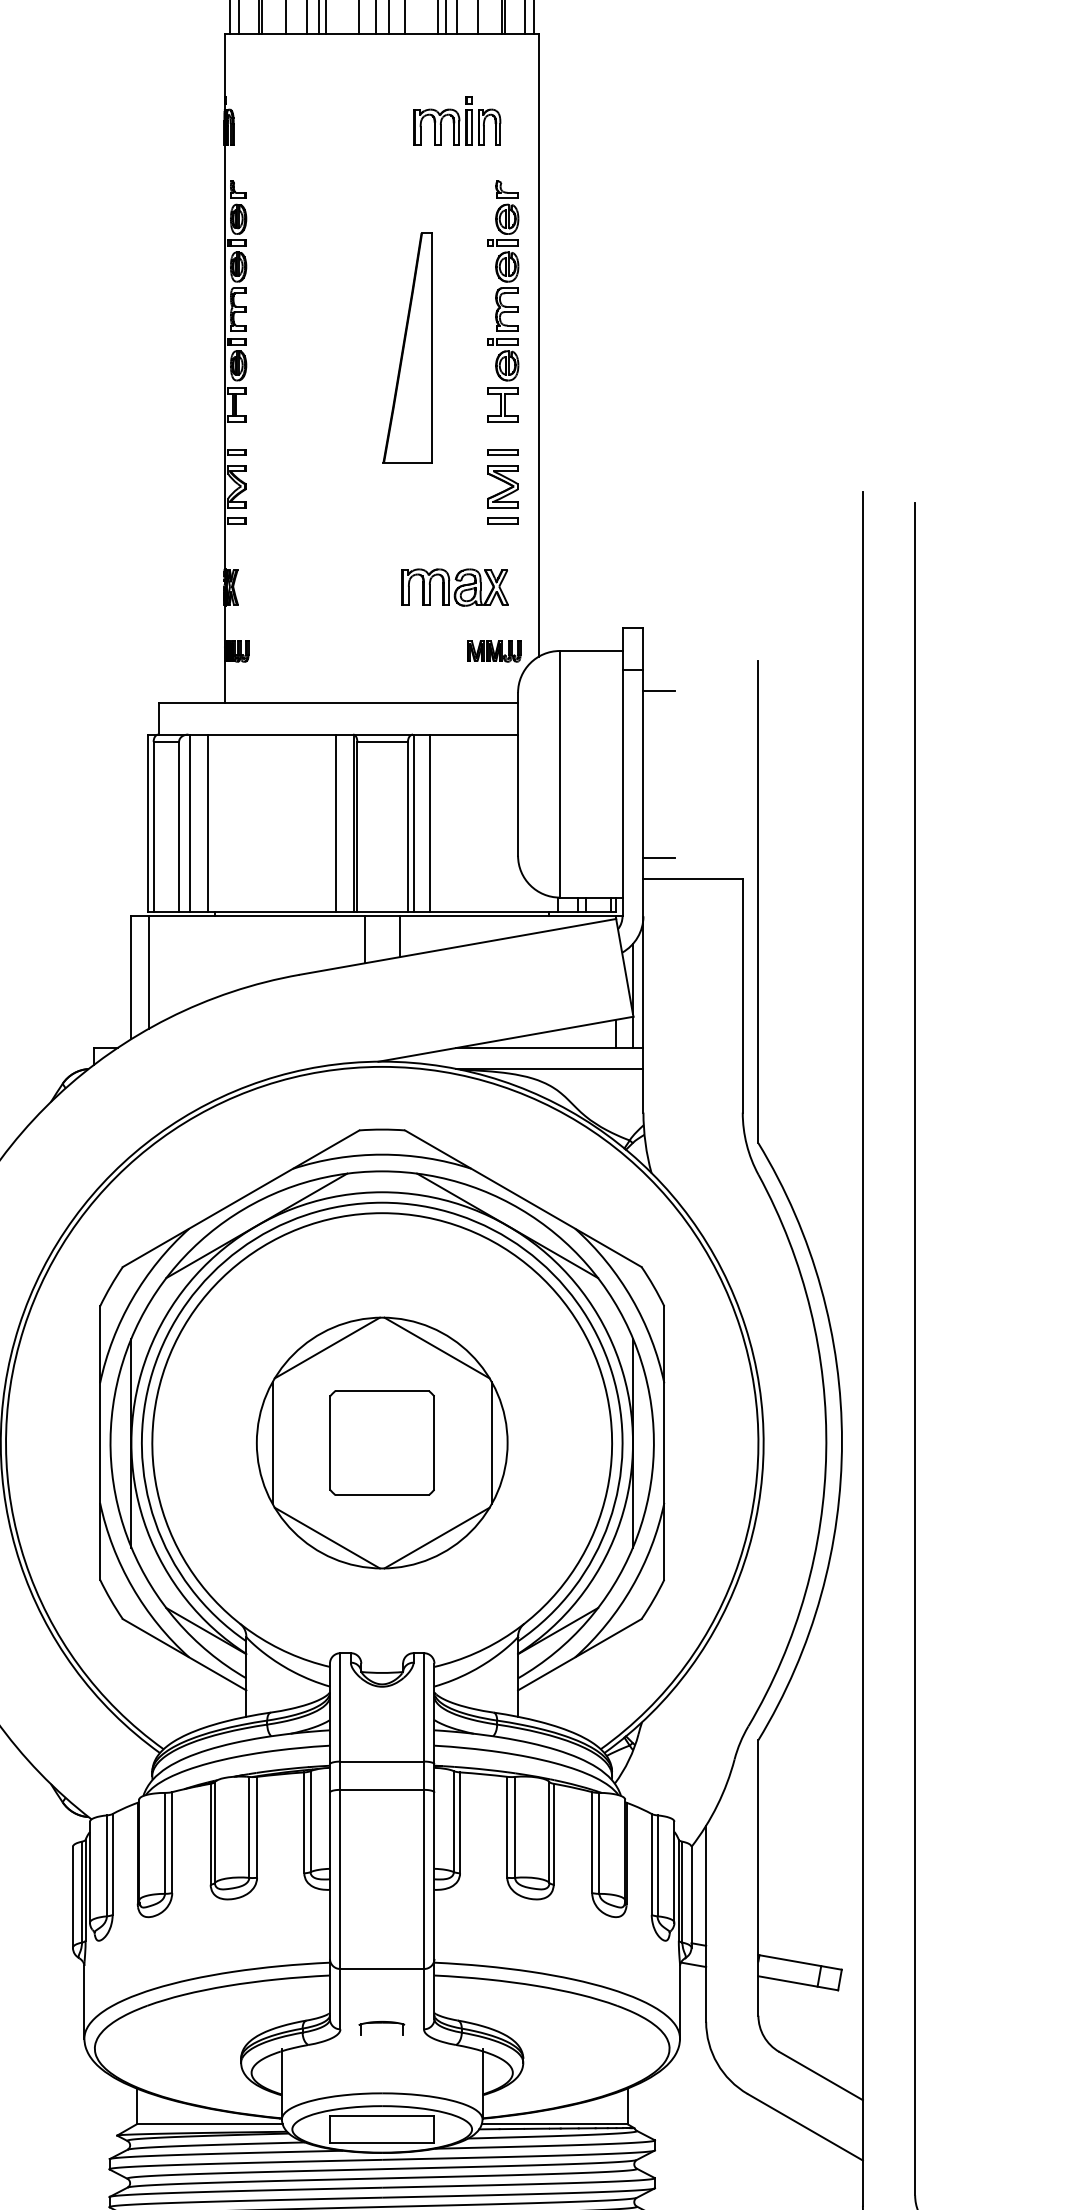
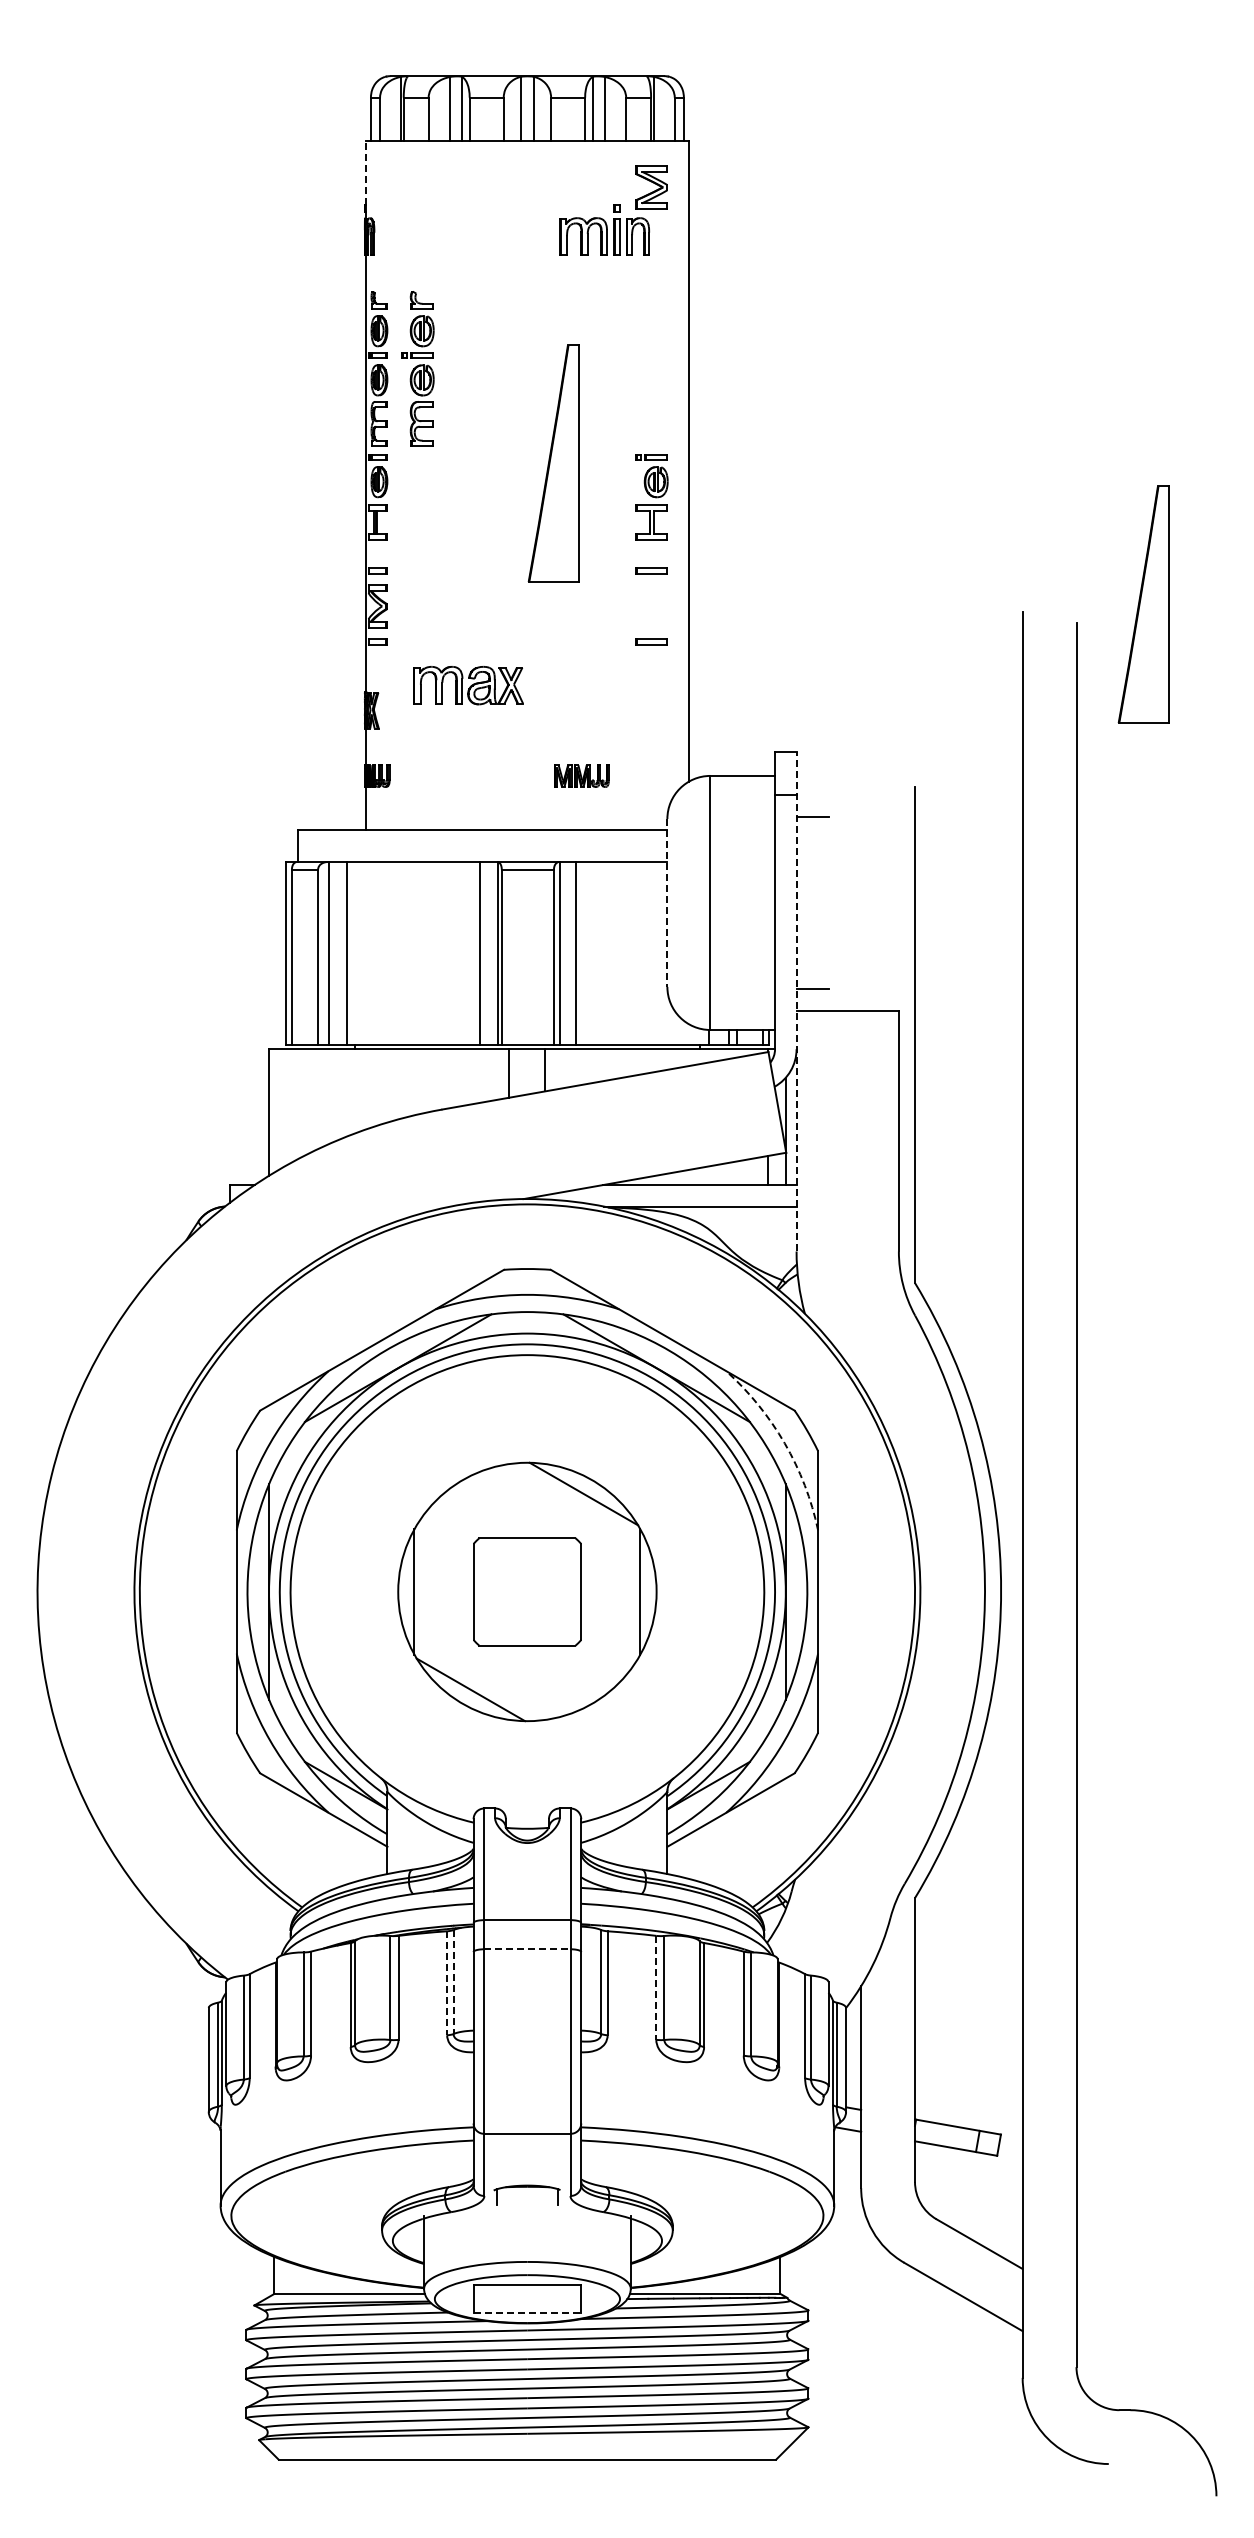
line: (225, 65) -> (365, 172), solid -> dashed
part: (502, 255) -> (417, 368), moved
part: (980, 484) -> (1143, 604), added
part: (502, 486) -> (651, 187), moved
part: (455, 587) -> (468, 685), moved
part: (493, 650) -> (581, 775), moved
line: (518, 773) -> (667, 902), solid -> dashed
line: (643, 869) -> (796, 1001), solid -> dashed
line: (149, 972) -> (287, 1107), removed
arc: (631, 1298) -> (784, 1443), solid -> dashed
line: (326, 1347) -> (470, 1493), removed
line: (436, 1537) -> (583, 1689), removed
line: (382, 1790) -> (527, 1949), solid -> dashed
line: (310, 1822) -> (453, 1982), solid -> dashed
line: (304, 1823) -> (447, 1983), solid -> dashed
line: (507, 1826) -> (656, 1987), solid -> dashed
part: (381, 2027) -> (526, 2194), size x1.4
line: (382, 2142) -> (527, 2312), solid -> dashed

